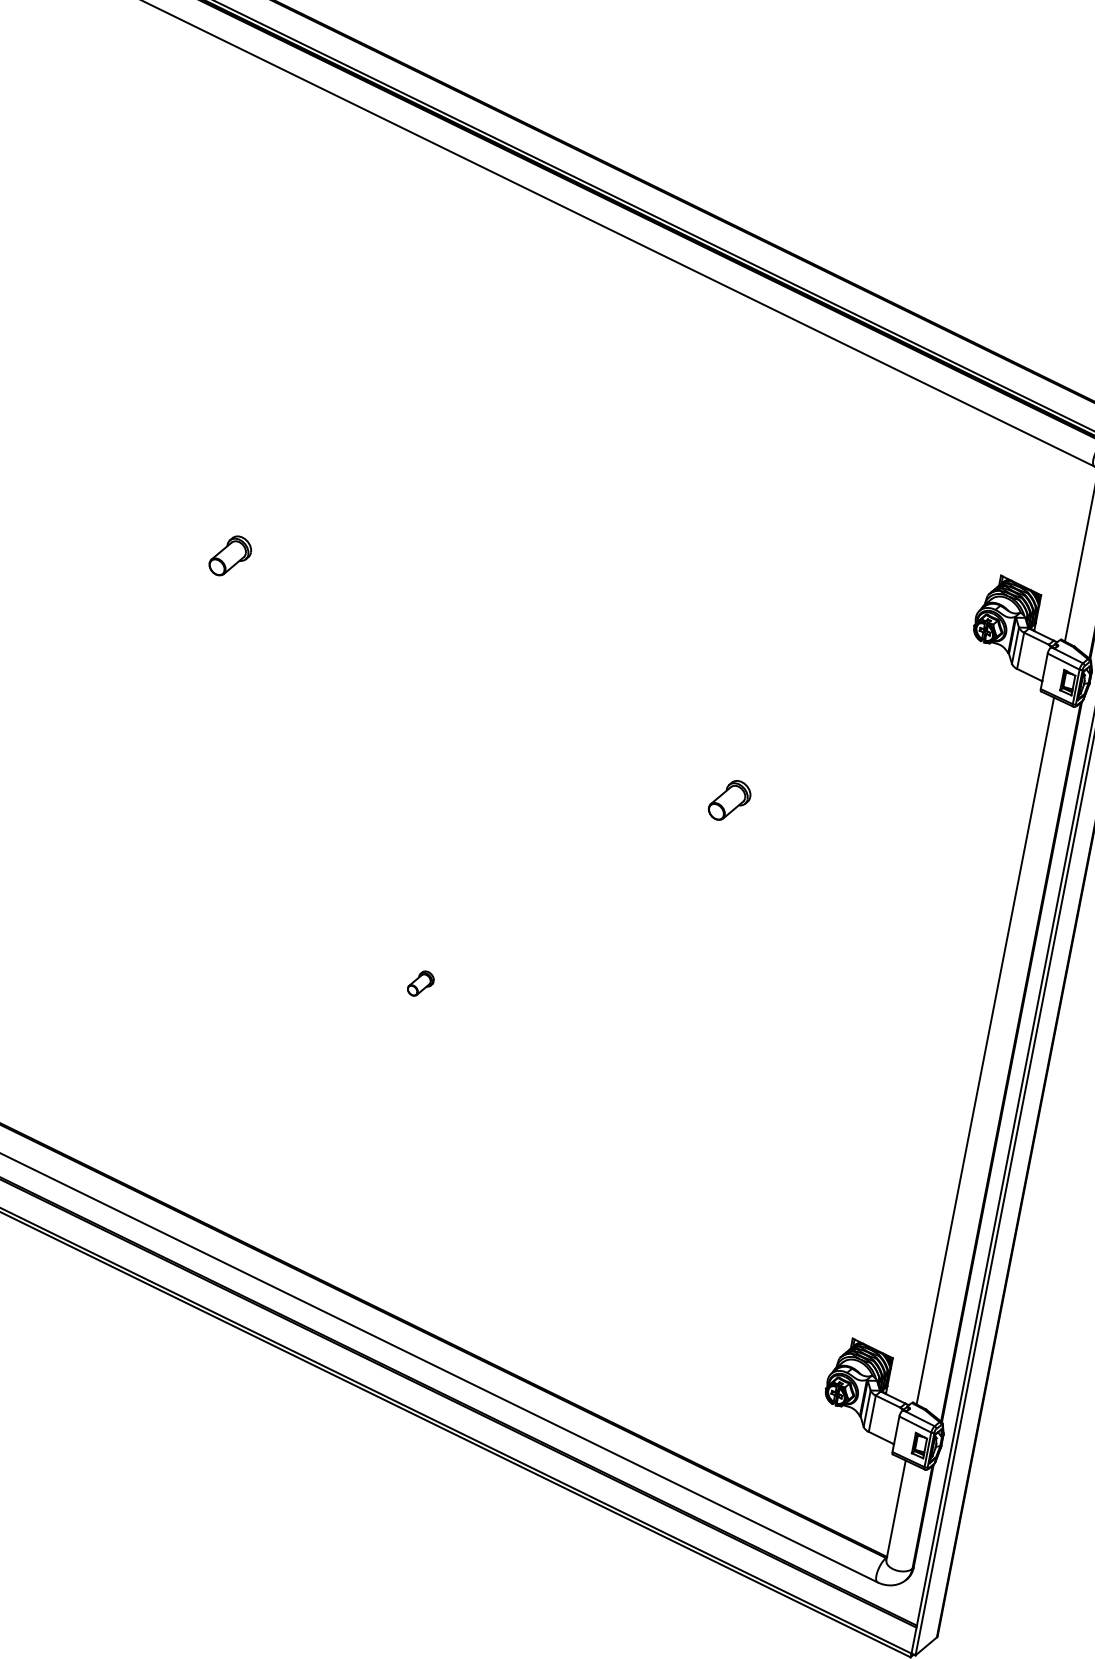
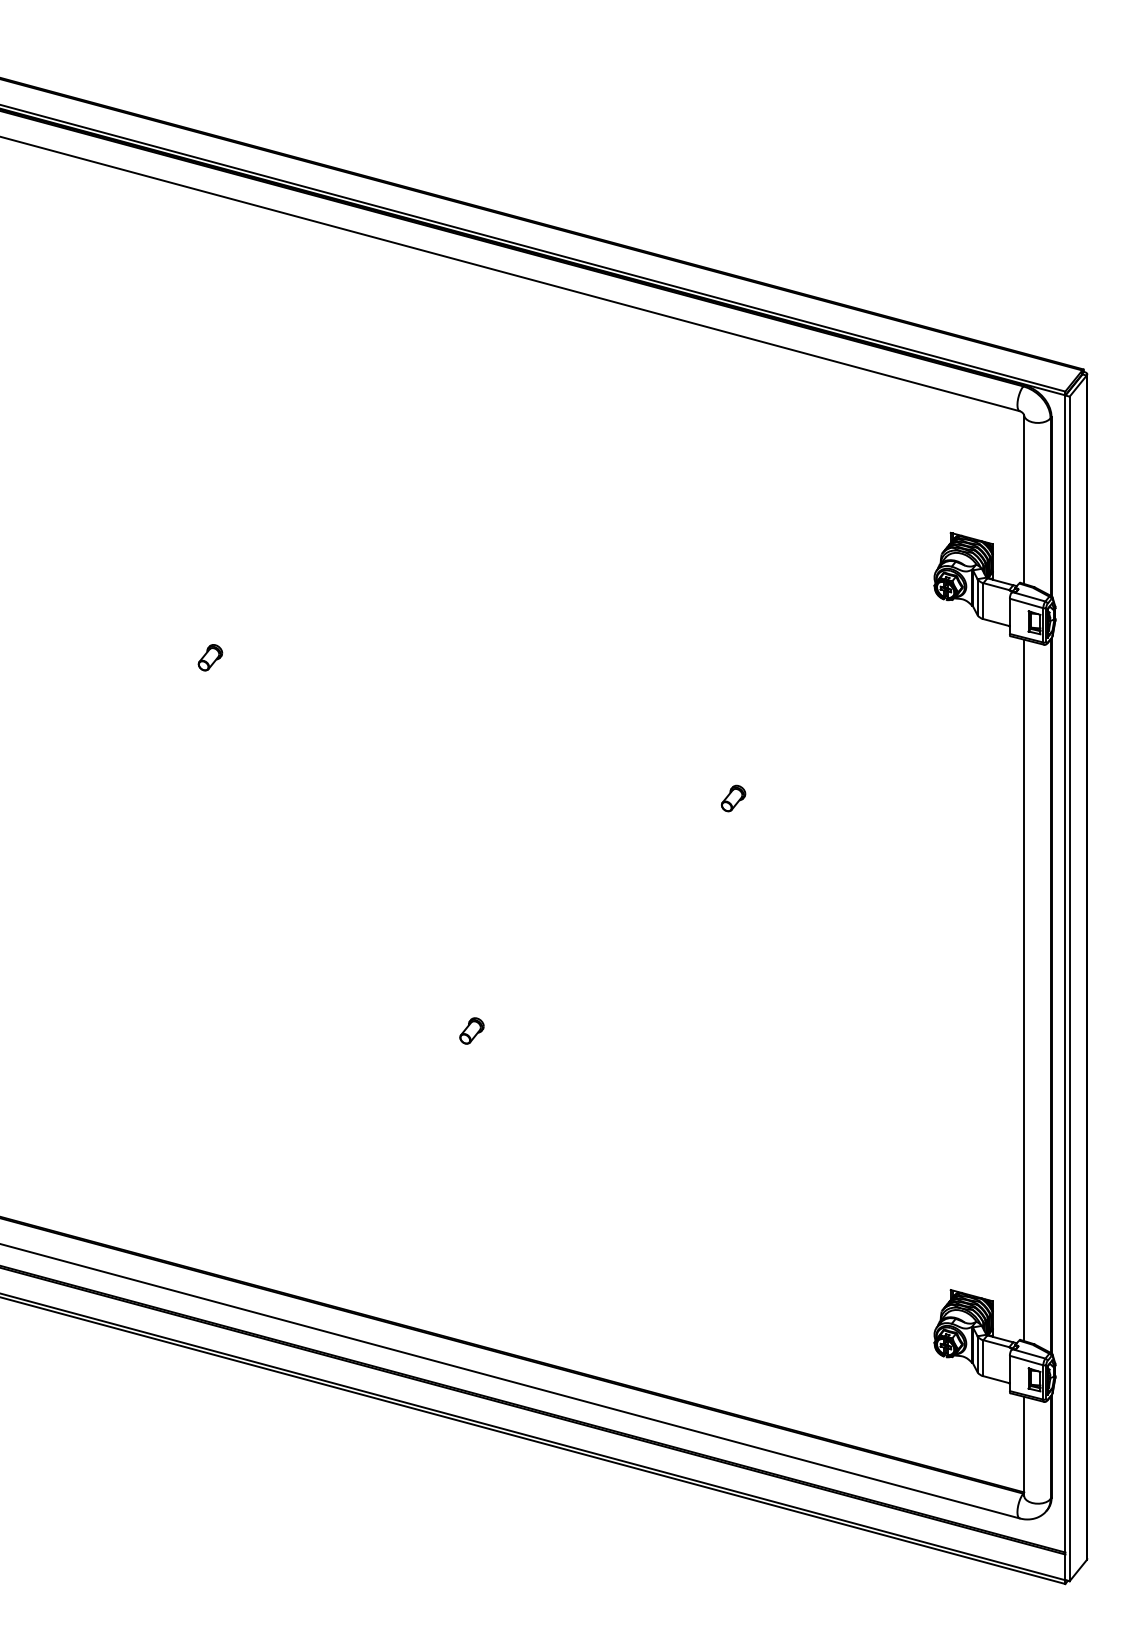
part: (230, 556) -> (210, 657), size x0.62
part: (730, 800) -> (733, 798), size x0.62

